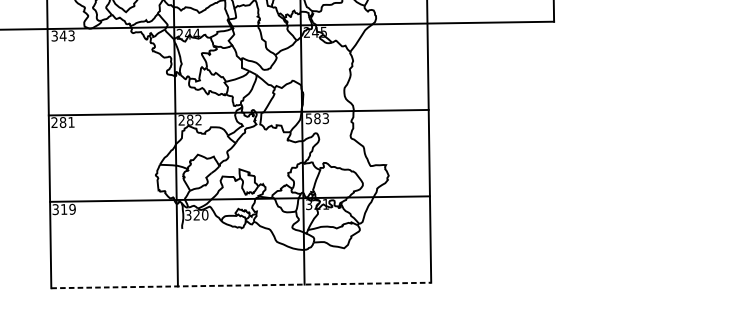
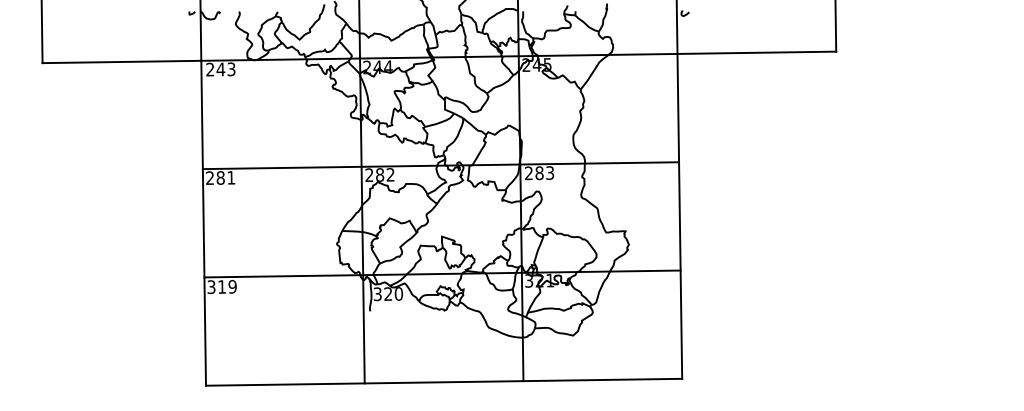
text: (54, 35) -> (210, 69), 343 -> 243
text: (308, 118) -> (528, 173), 583 -> 283
line: (241, 285) -> (444, 382), dashed -> solid

